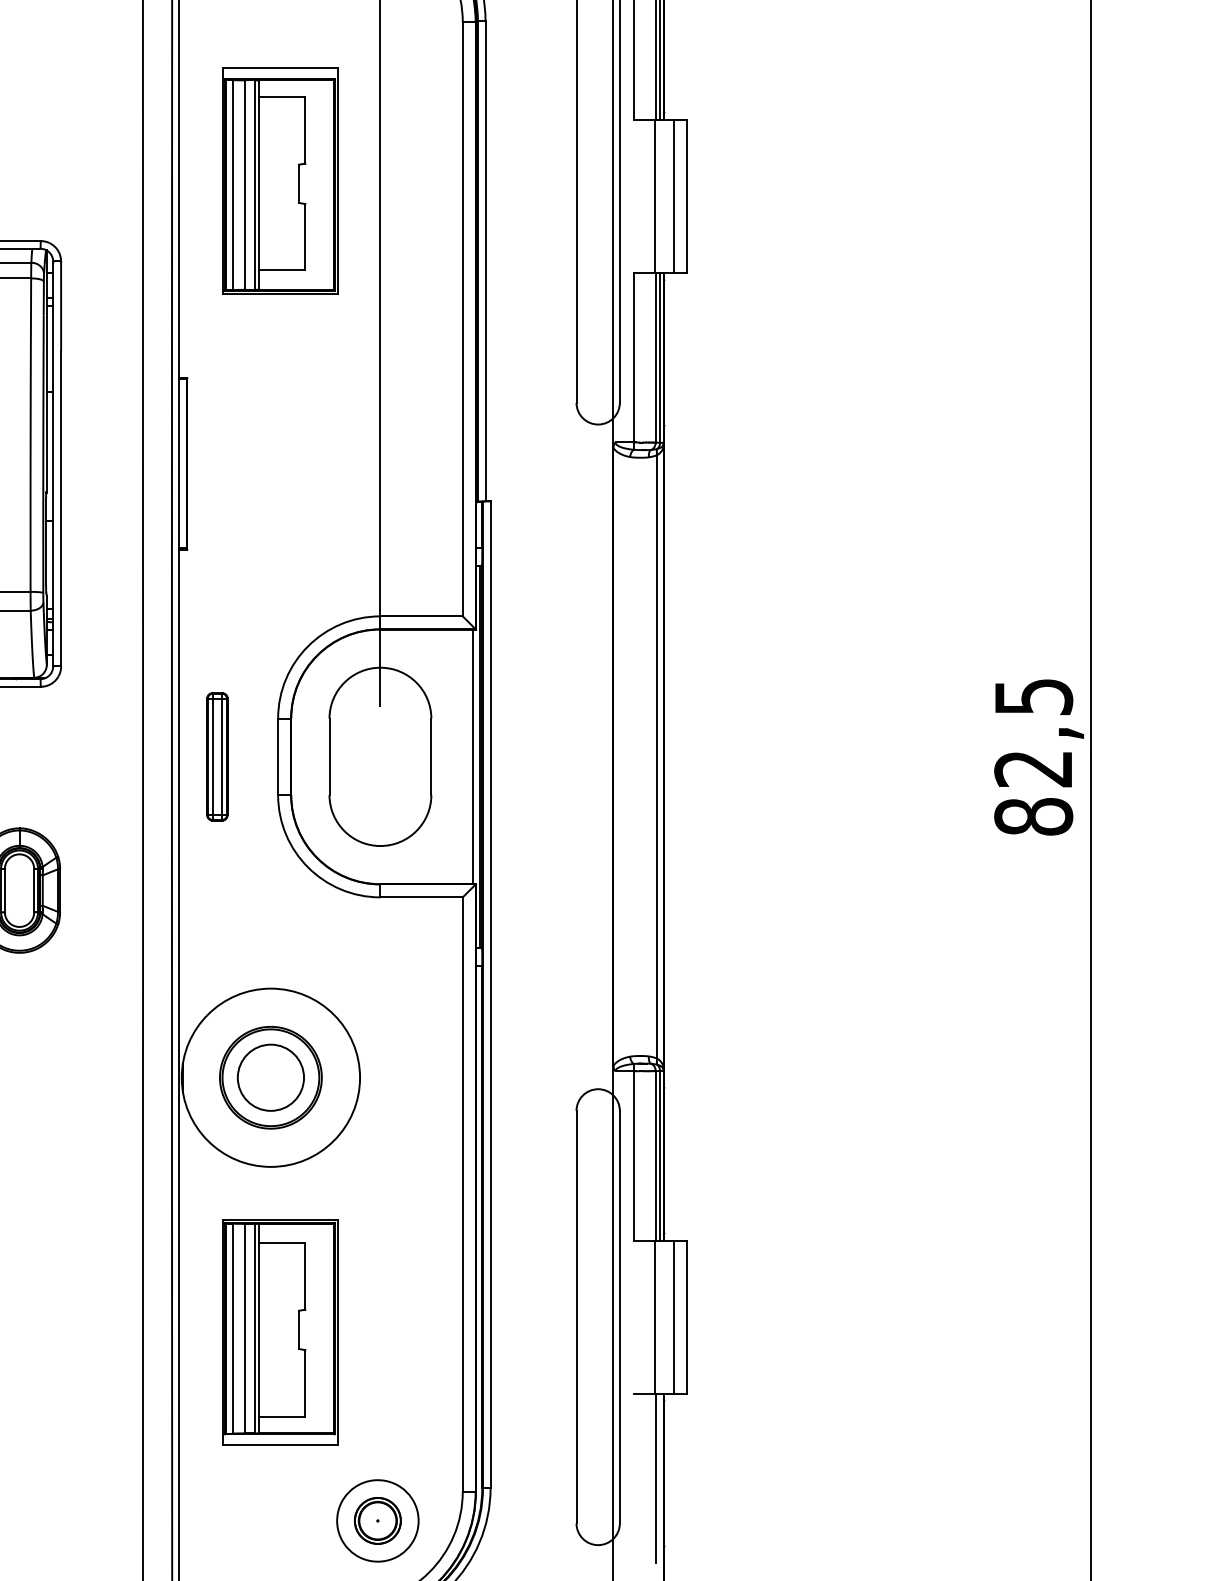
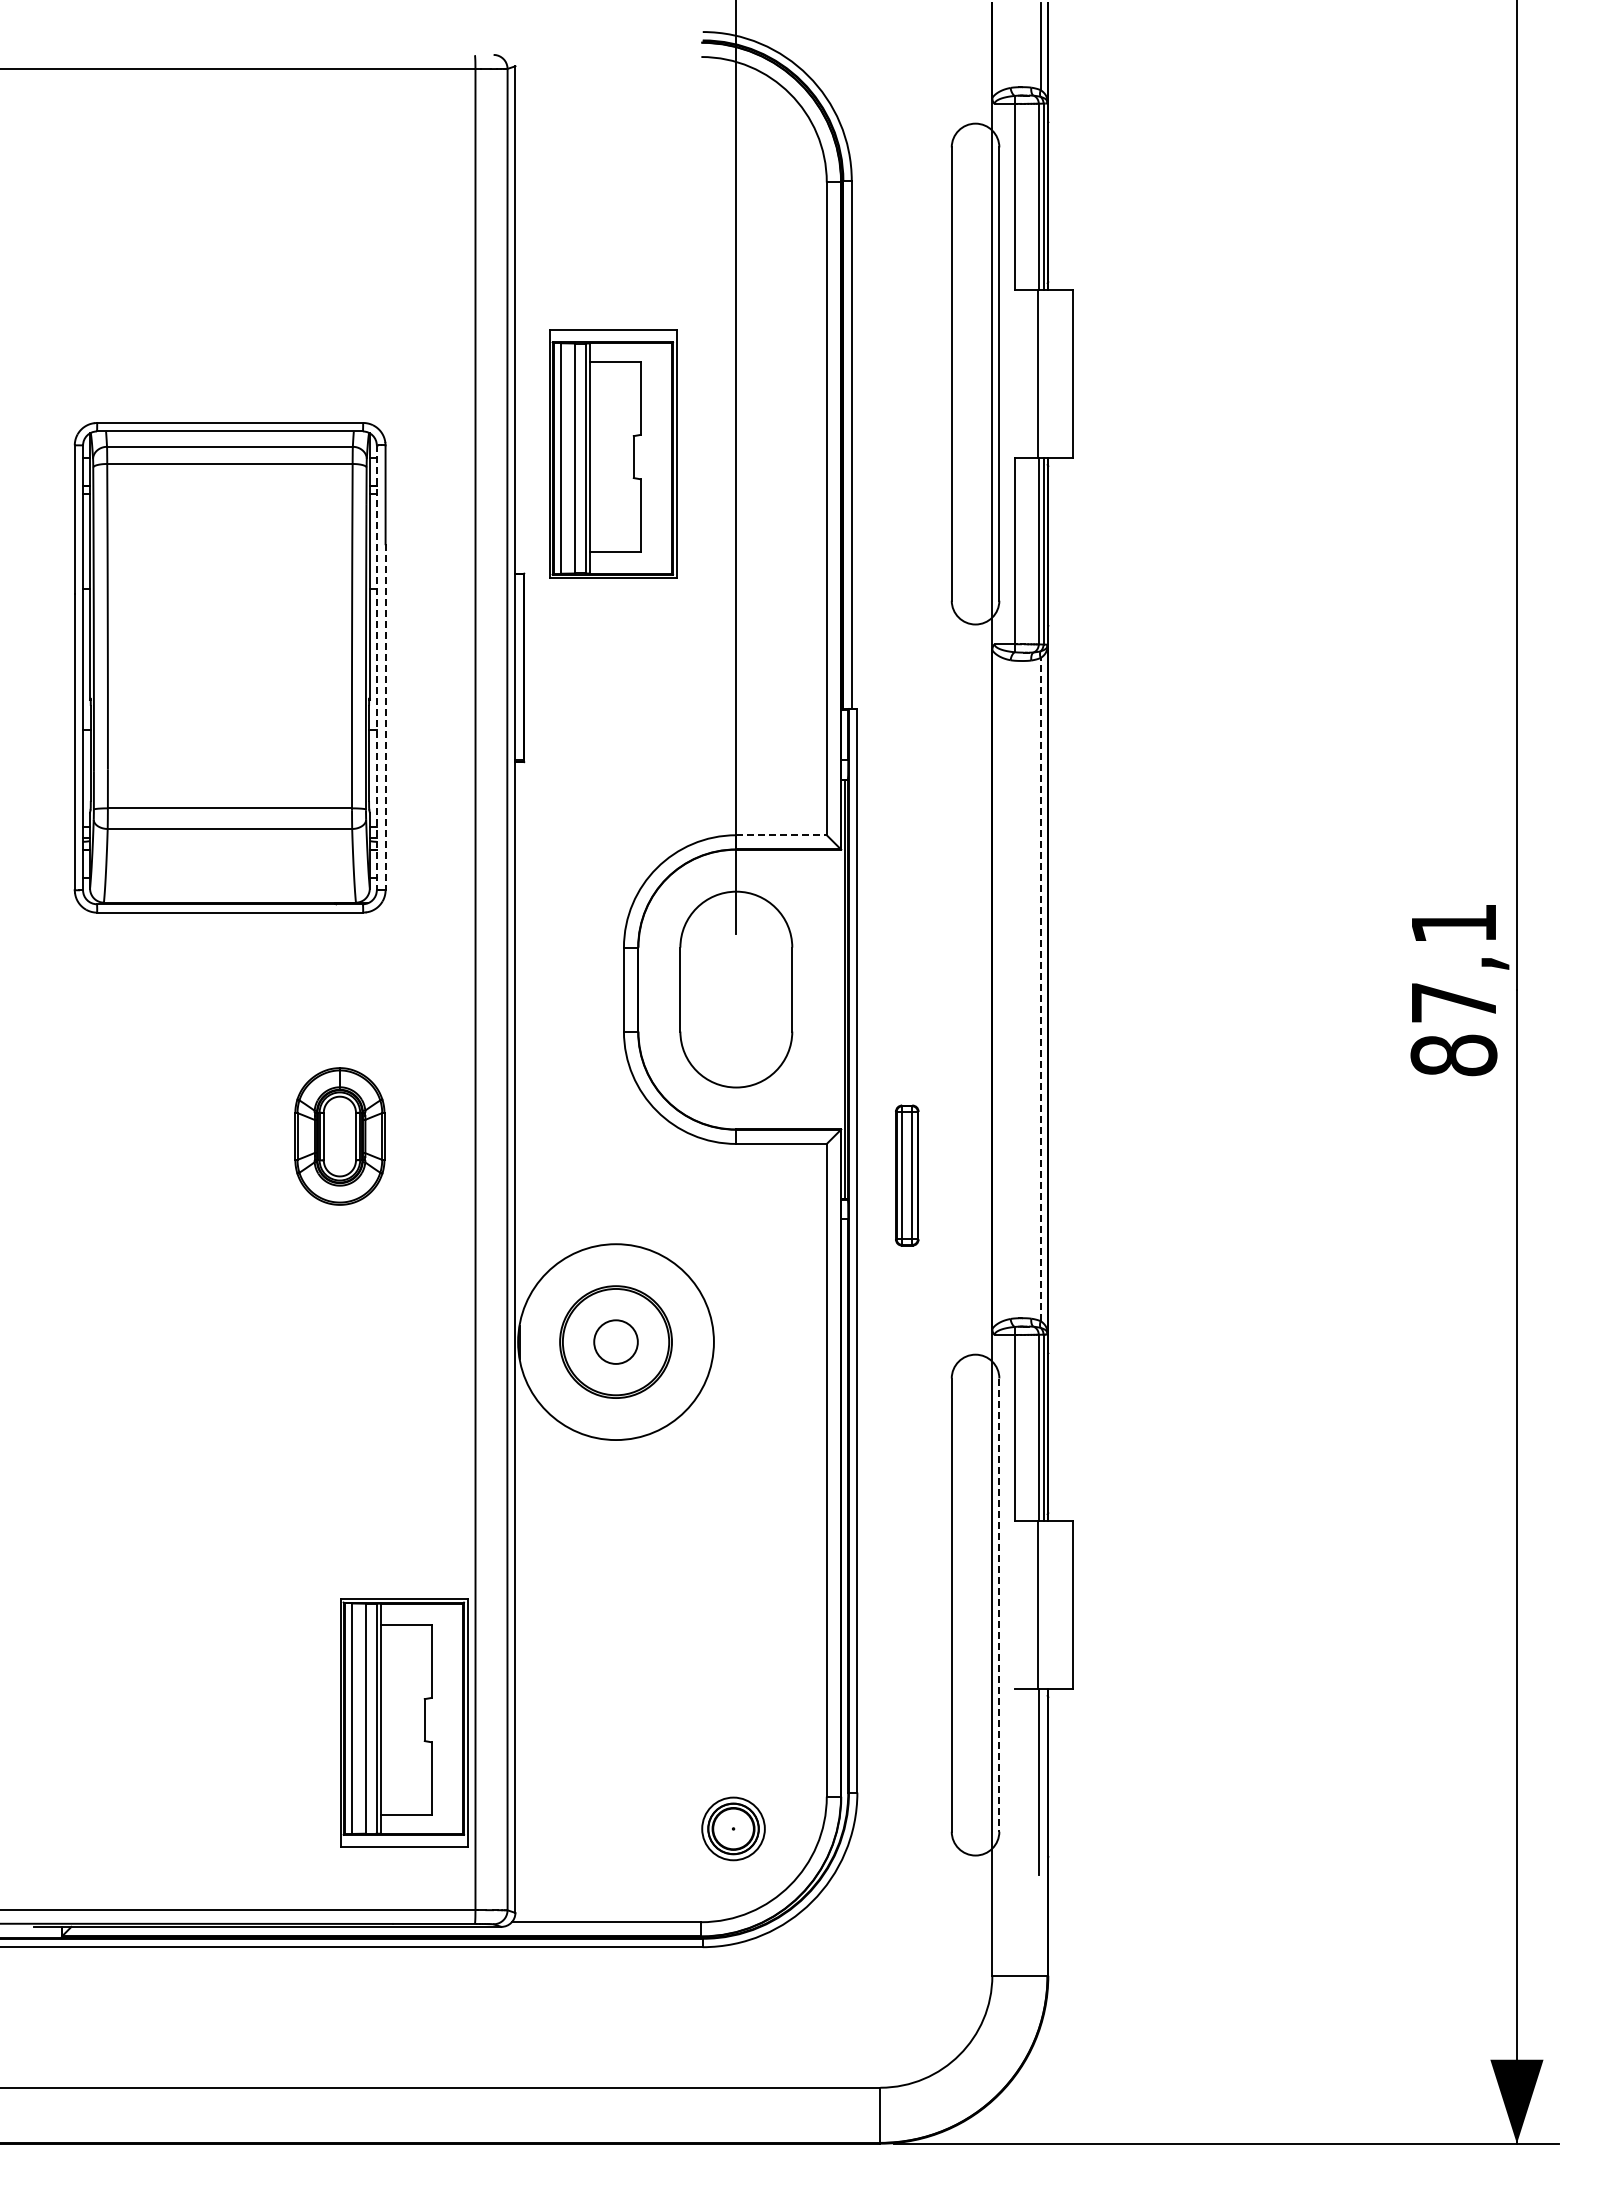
part: (280, 180) -> (613, 453), moved
line: (673, 196) -> (1058, 374), removed
line: (52, 464) -> (376, 668), solid -> dashed
line: (61, 509) -> (385, 717), solid -> dashed
line: (422, 616) -> (782, 835), solid -> dashed
text: (1033, 733) -> (1453, 963), 82,5 -> 87,1
part: (217, 756) -> (907, 1175), moved
line: (473, 756) -> (838, 989), removed
line: (657, 756) -> (1040, 989), solid -> dashed
circle: (270, 1077) -> (615, 1341), size x0.6
line: (619, 1317) -> (999, 1605), solid -> dashed
line: (673, 1317) -> (1058, 1605), removed
part: (280, 1332) -> (404, 1722), moved
circle: (377, 1520) -> (733, 1828), size x0.7

